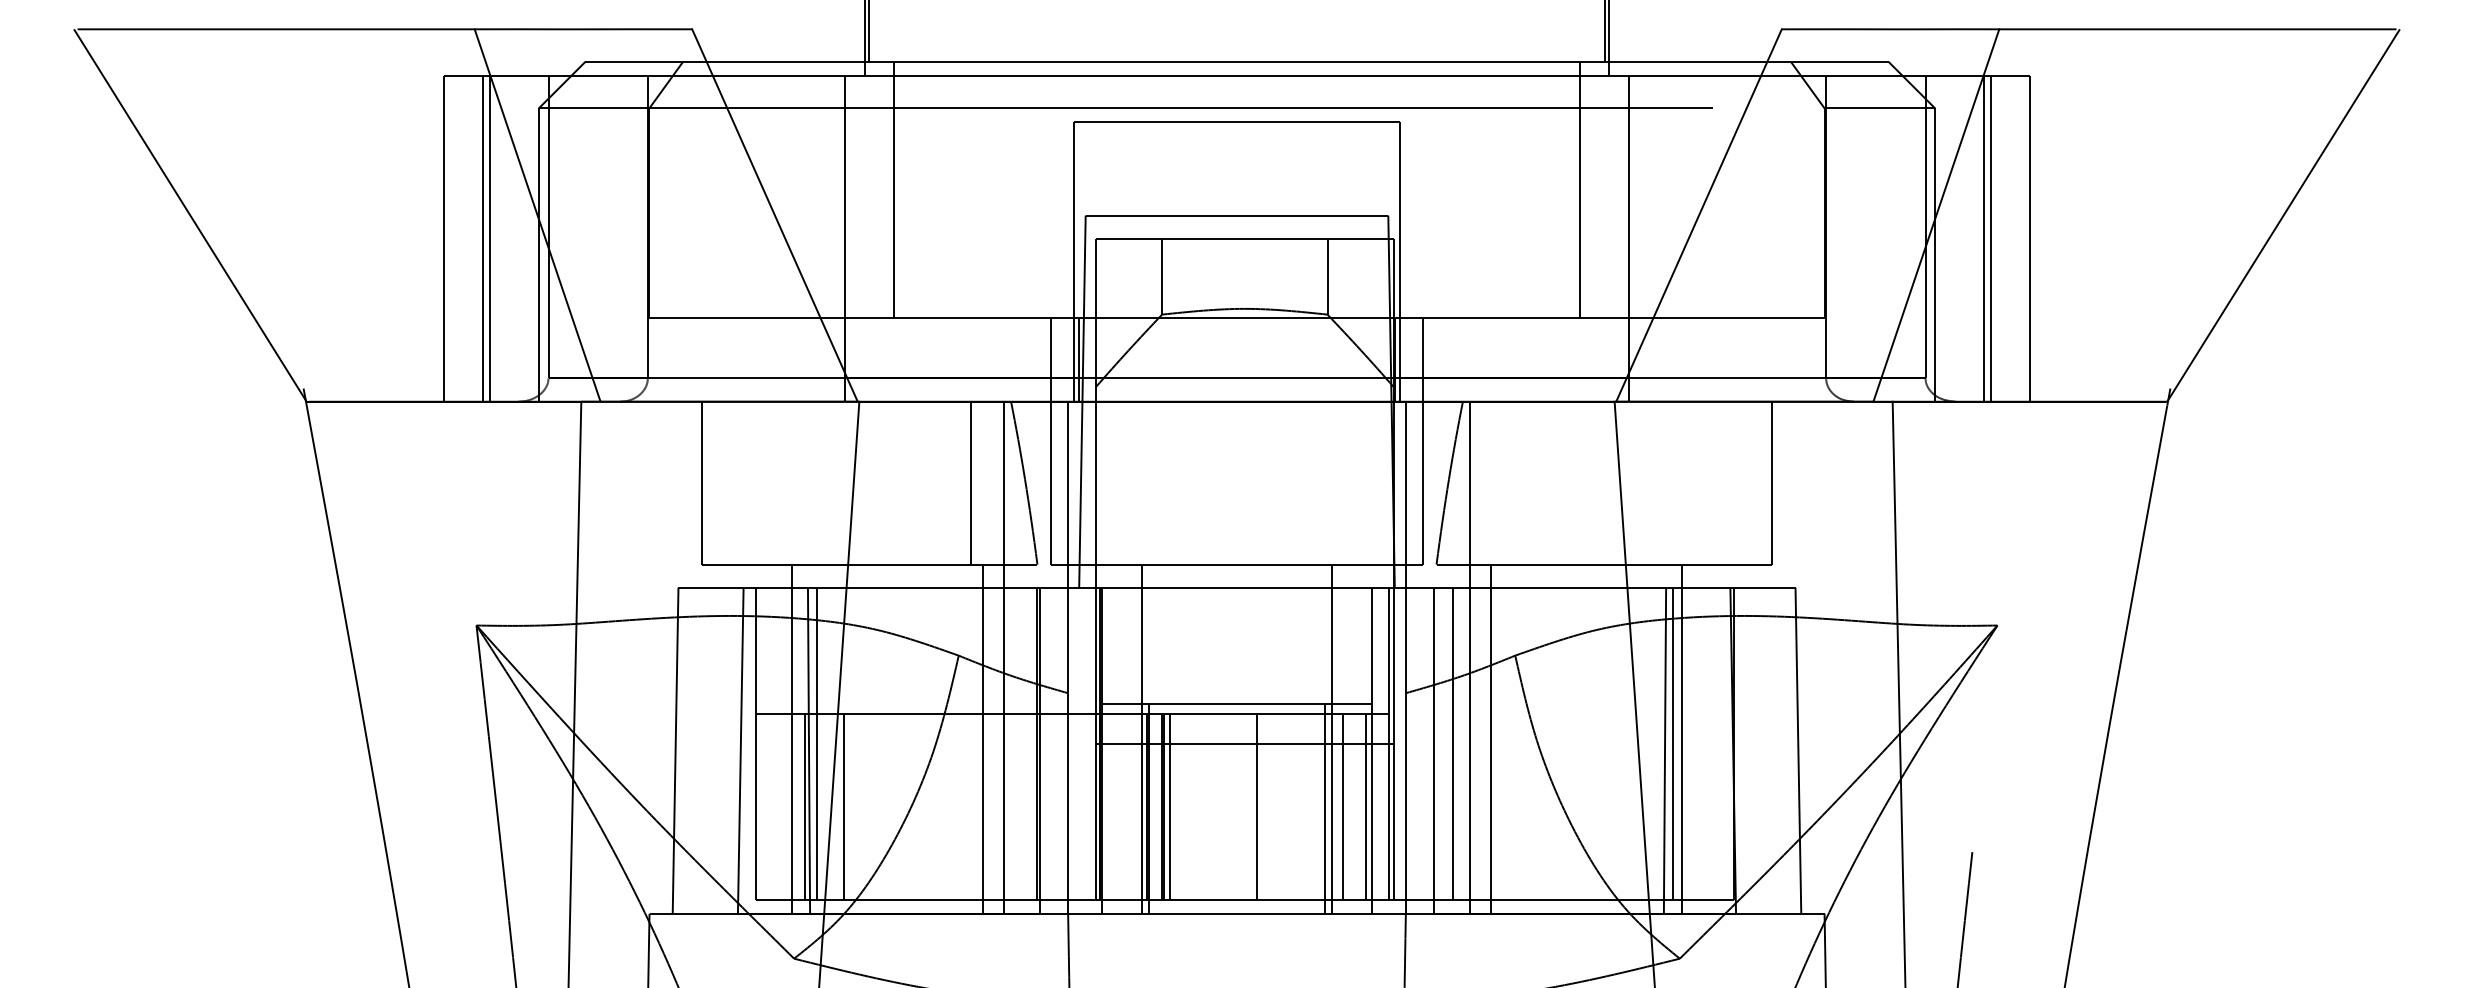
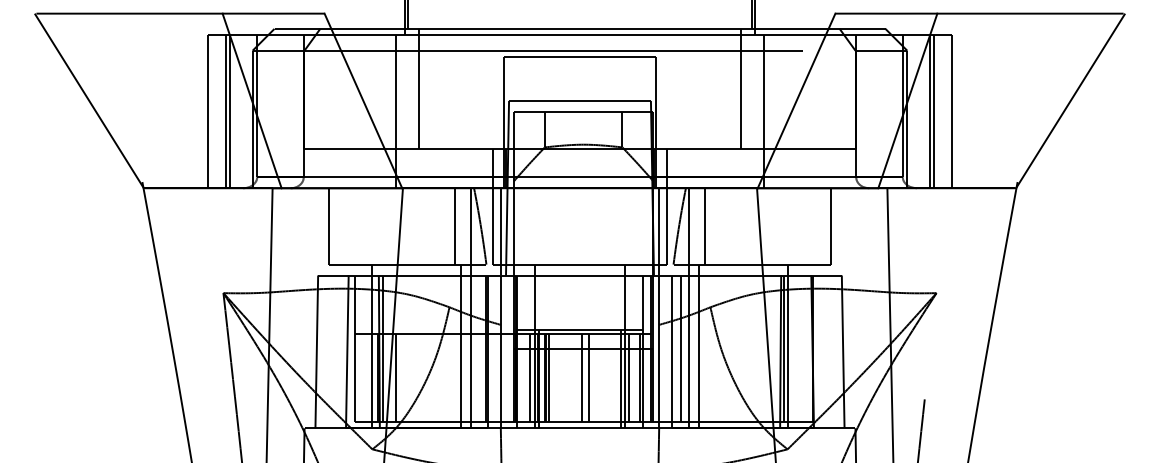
line: (1502, 483) -> (704, 226), added
line: (1131, 805) -> (530, 377), added
line: (1242, 805) -> (582, 377), added

